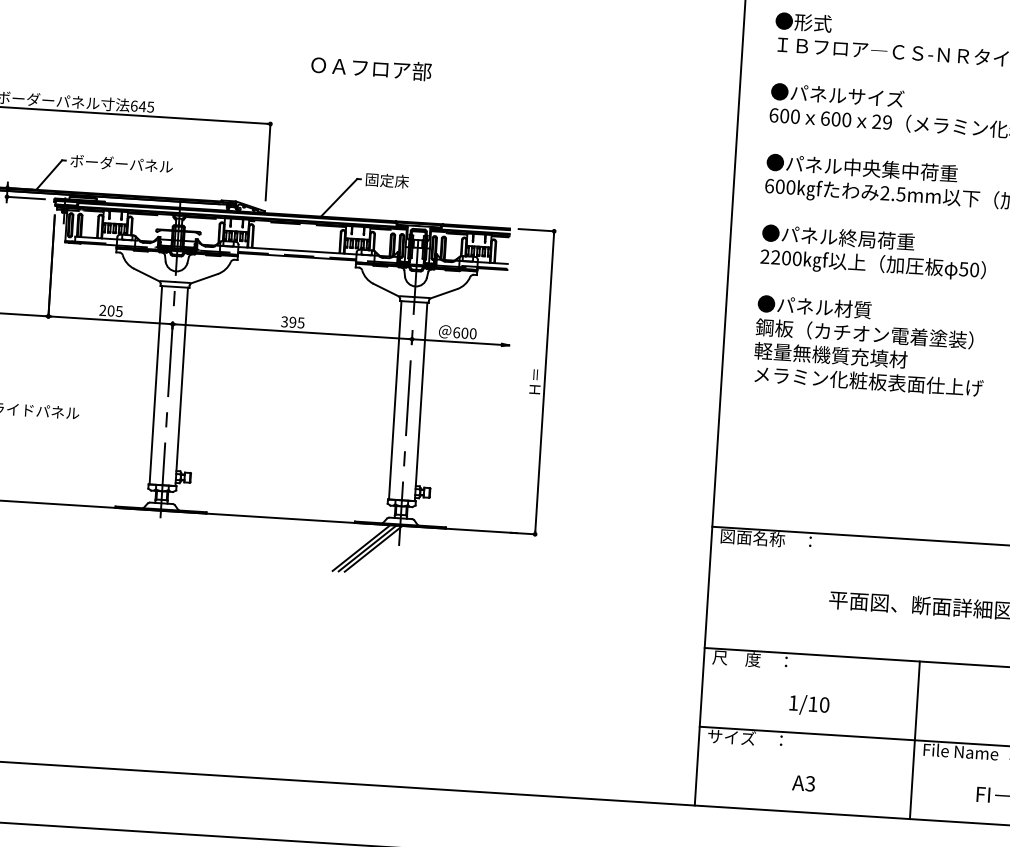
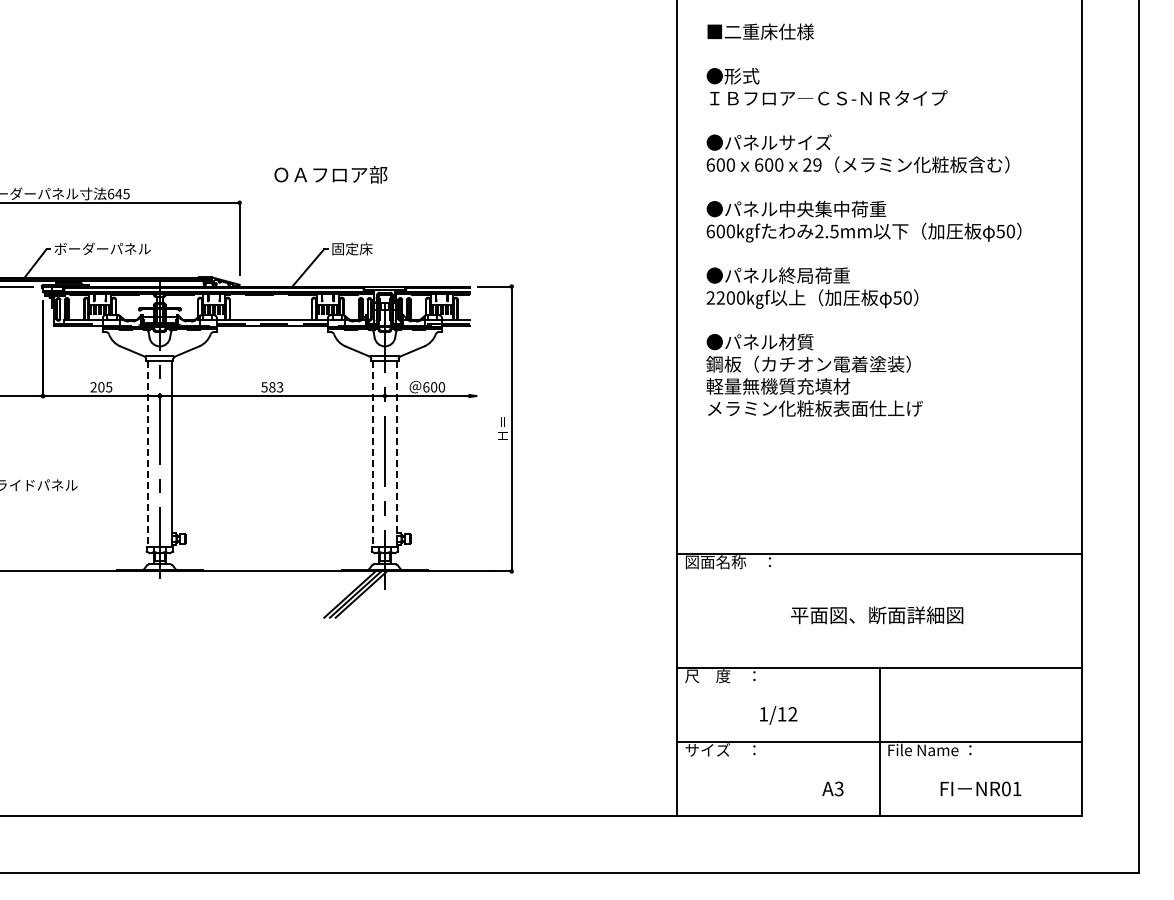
text: (370, 68) -> (330, 174), moved
text: (293, 322) -> (272, 387), 395 -> 583
line: (155, 385) -> (147, 454), solid -> dashed
line: (394, 400) -> (372, 454), solid -> dashed
line: (421, 402) -> (397, 454), solid -> dashed
text: (824, 705) -> (792, 714), 1/10 -> 1/12
text: (803, 782) -> (832, 788), moved

